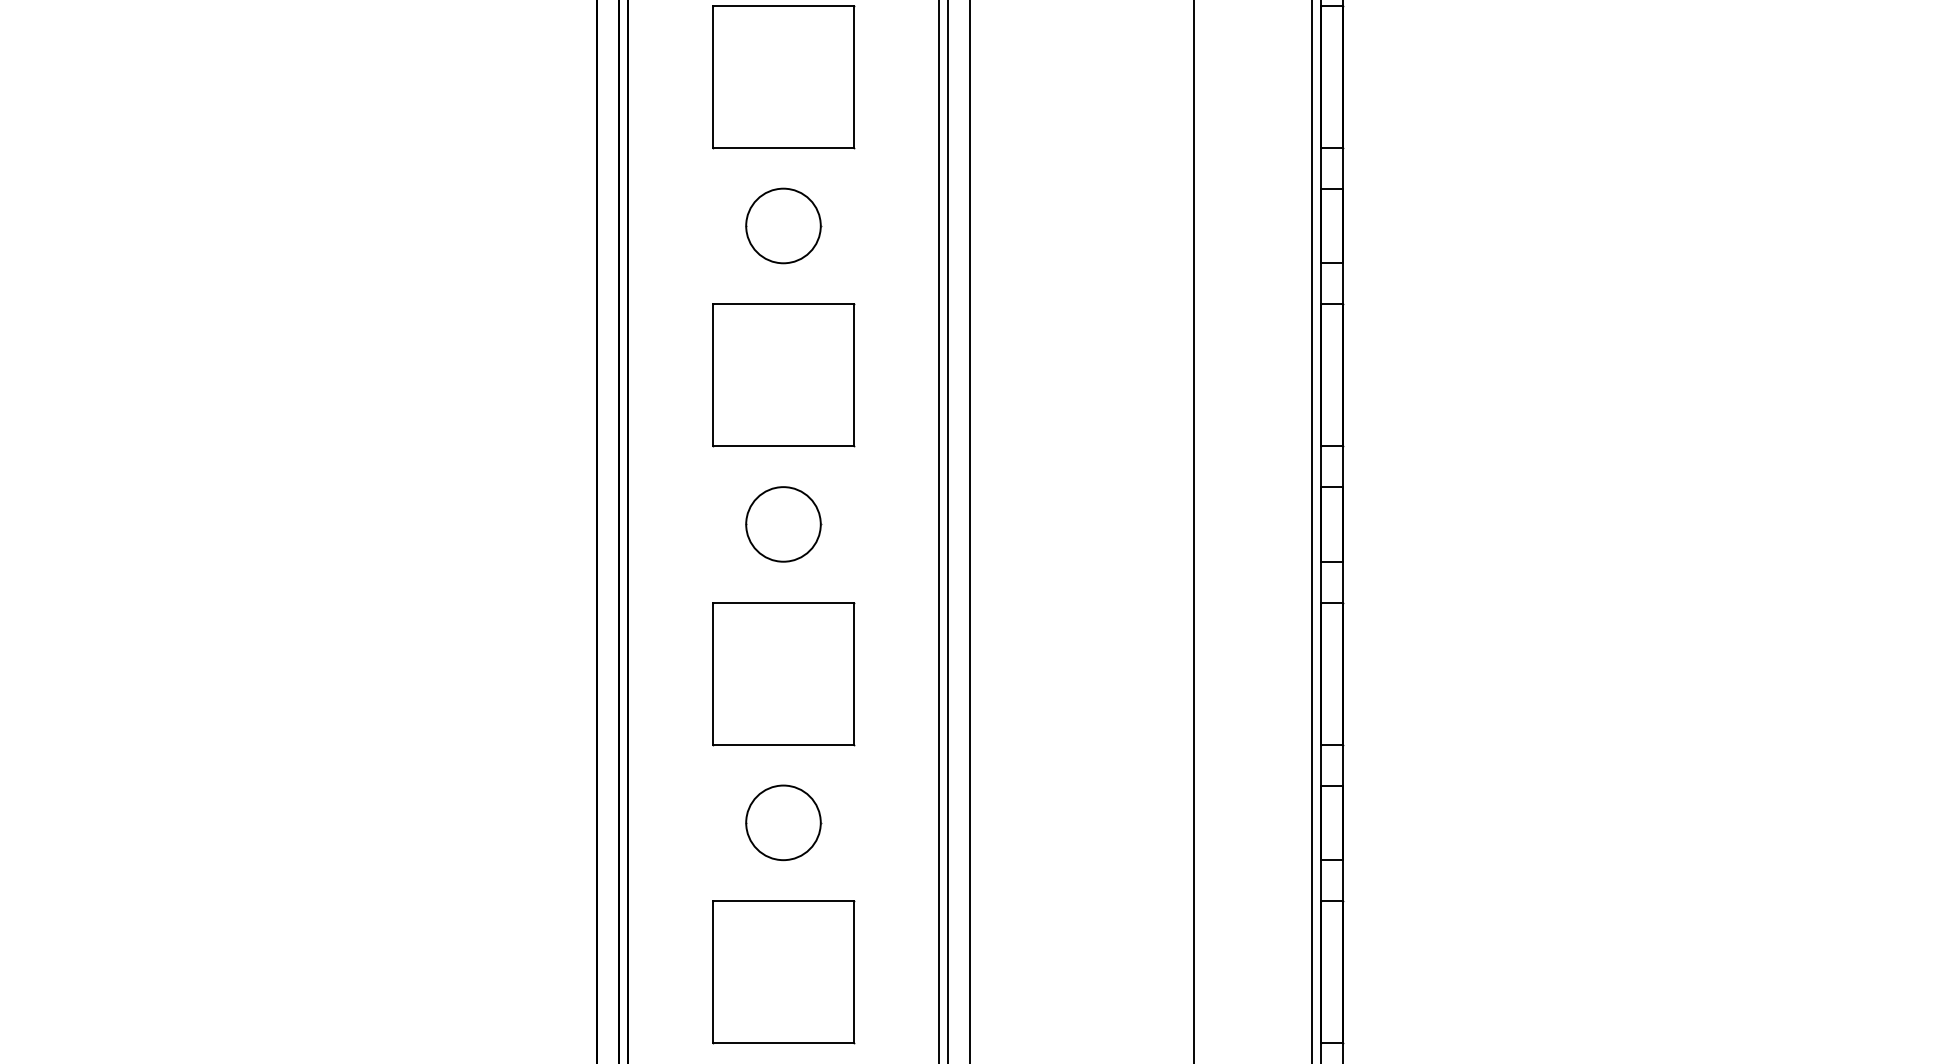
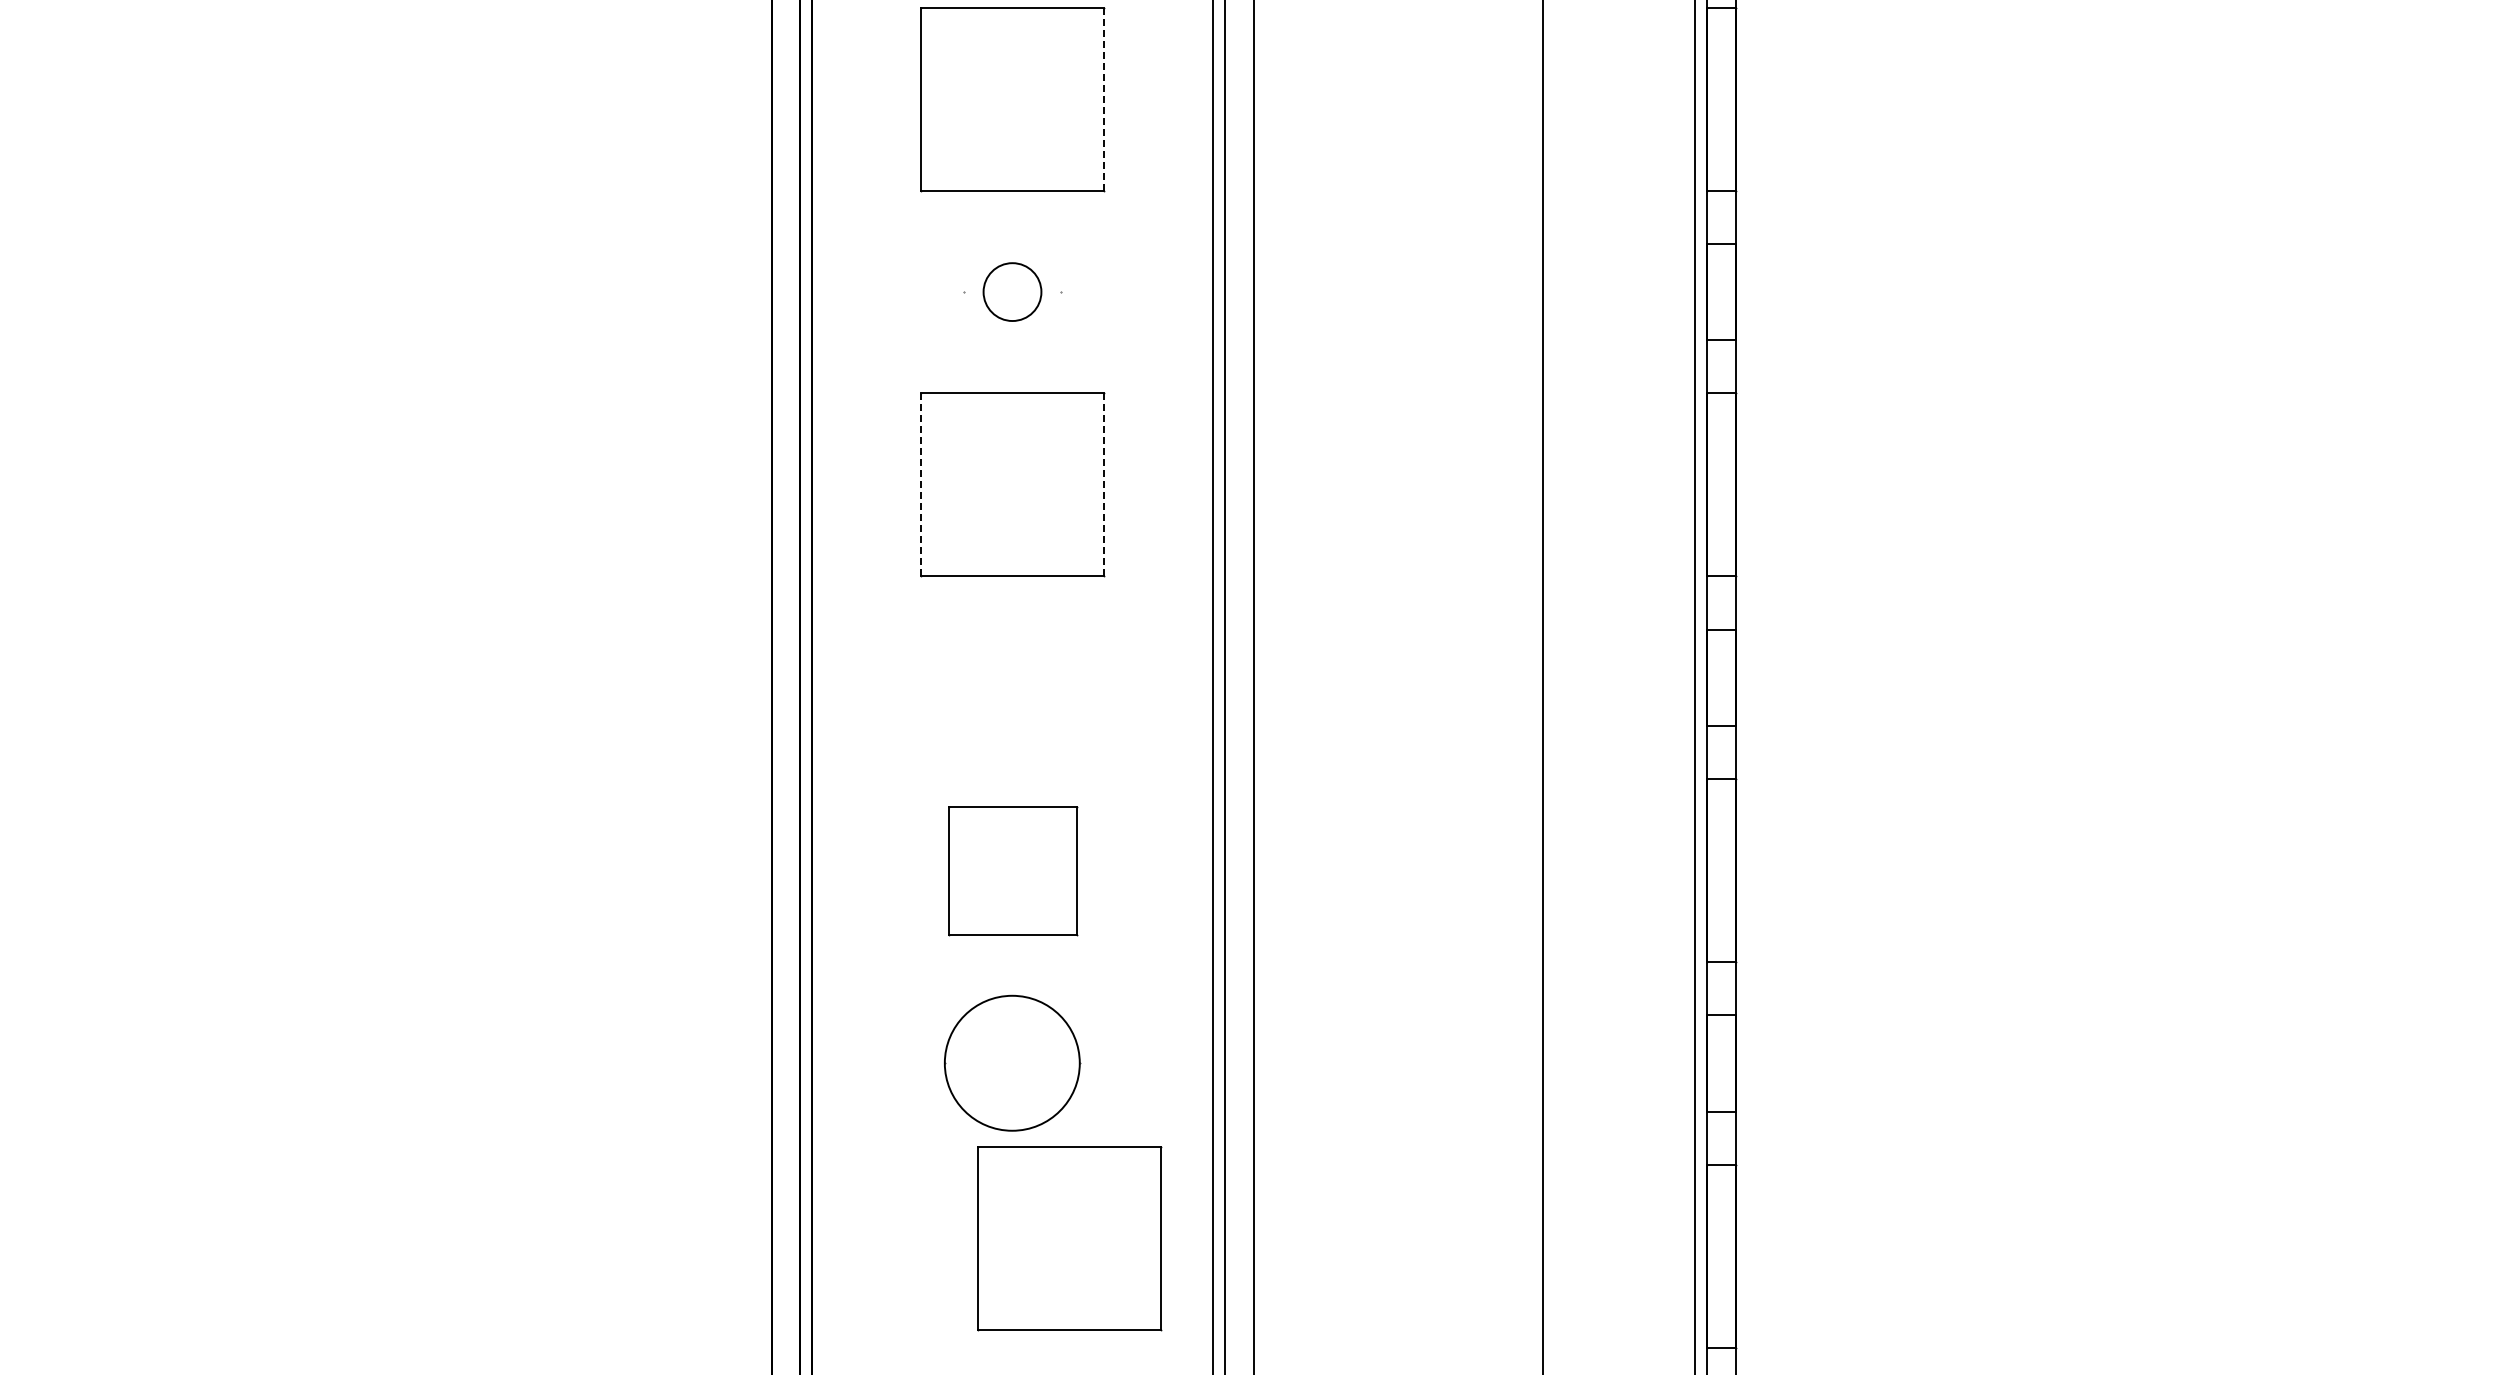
line: (854, 76) -> (1104, 99), solid -> dashed
circle: (783, 225) -> (1012, 291), size x0.6
line: (712, 374) -> (920, 484), solid -> dashed
line: (854, 374) -> (1104, 484), solid -> dashed
part: (783, 524) -> (1012, 677), removed
part: (783, 673) -> (1012, 870), size x0.7
part: (783, 822) -> (1012, 1063), size x1.4
part: (783, 972) -> (1069, 1238), moved

